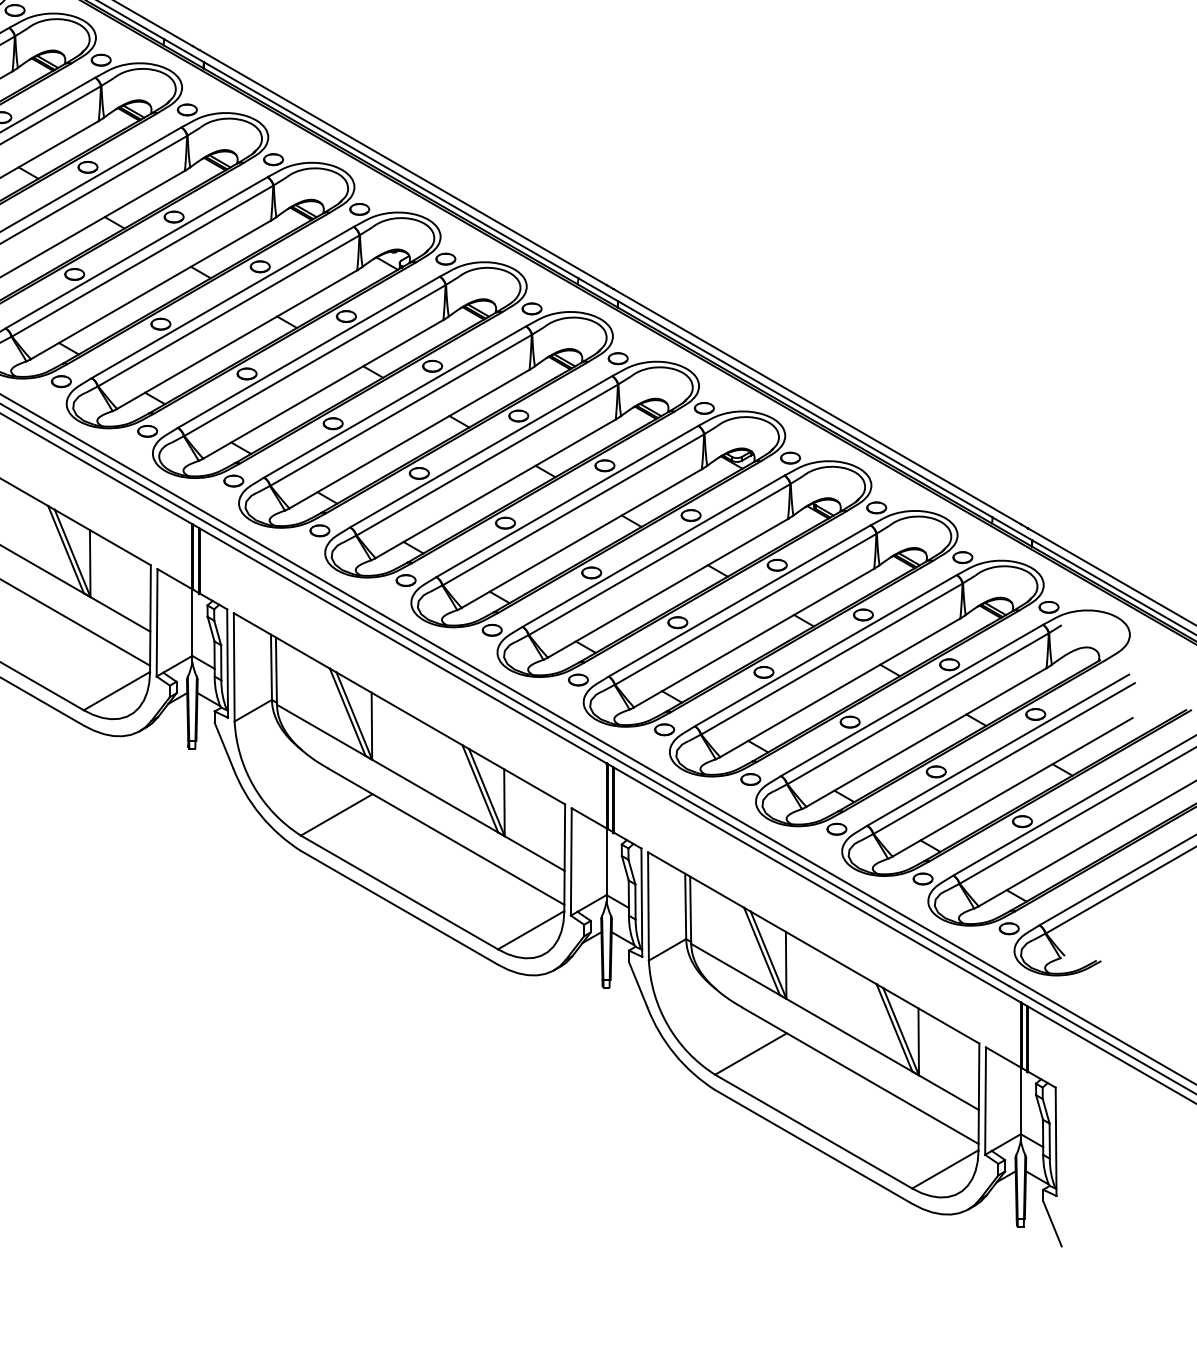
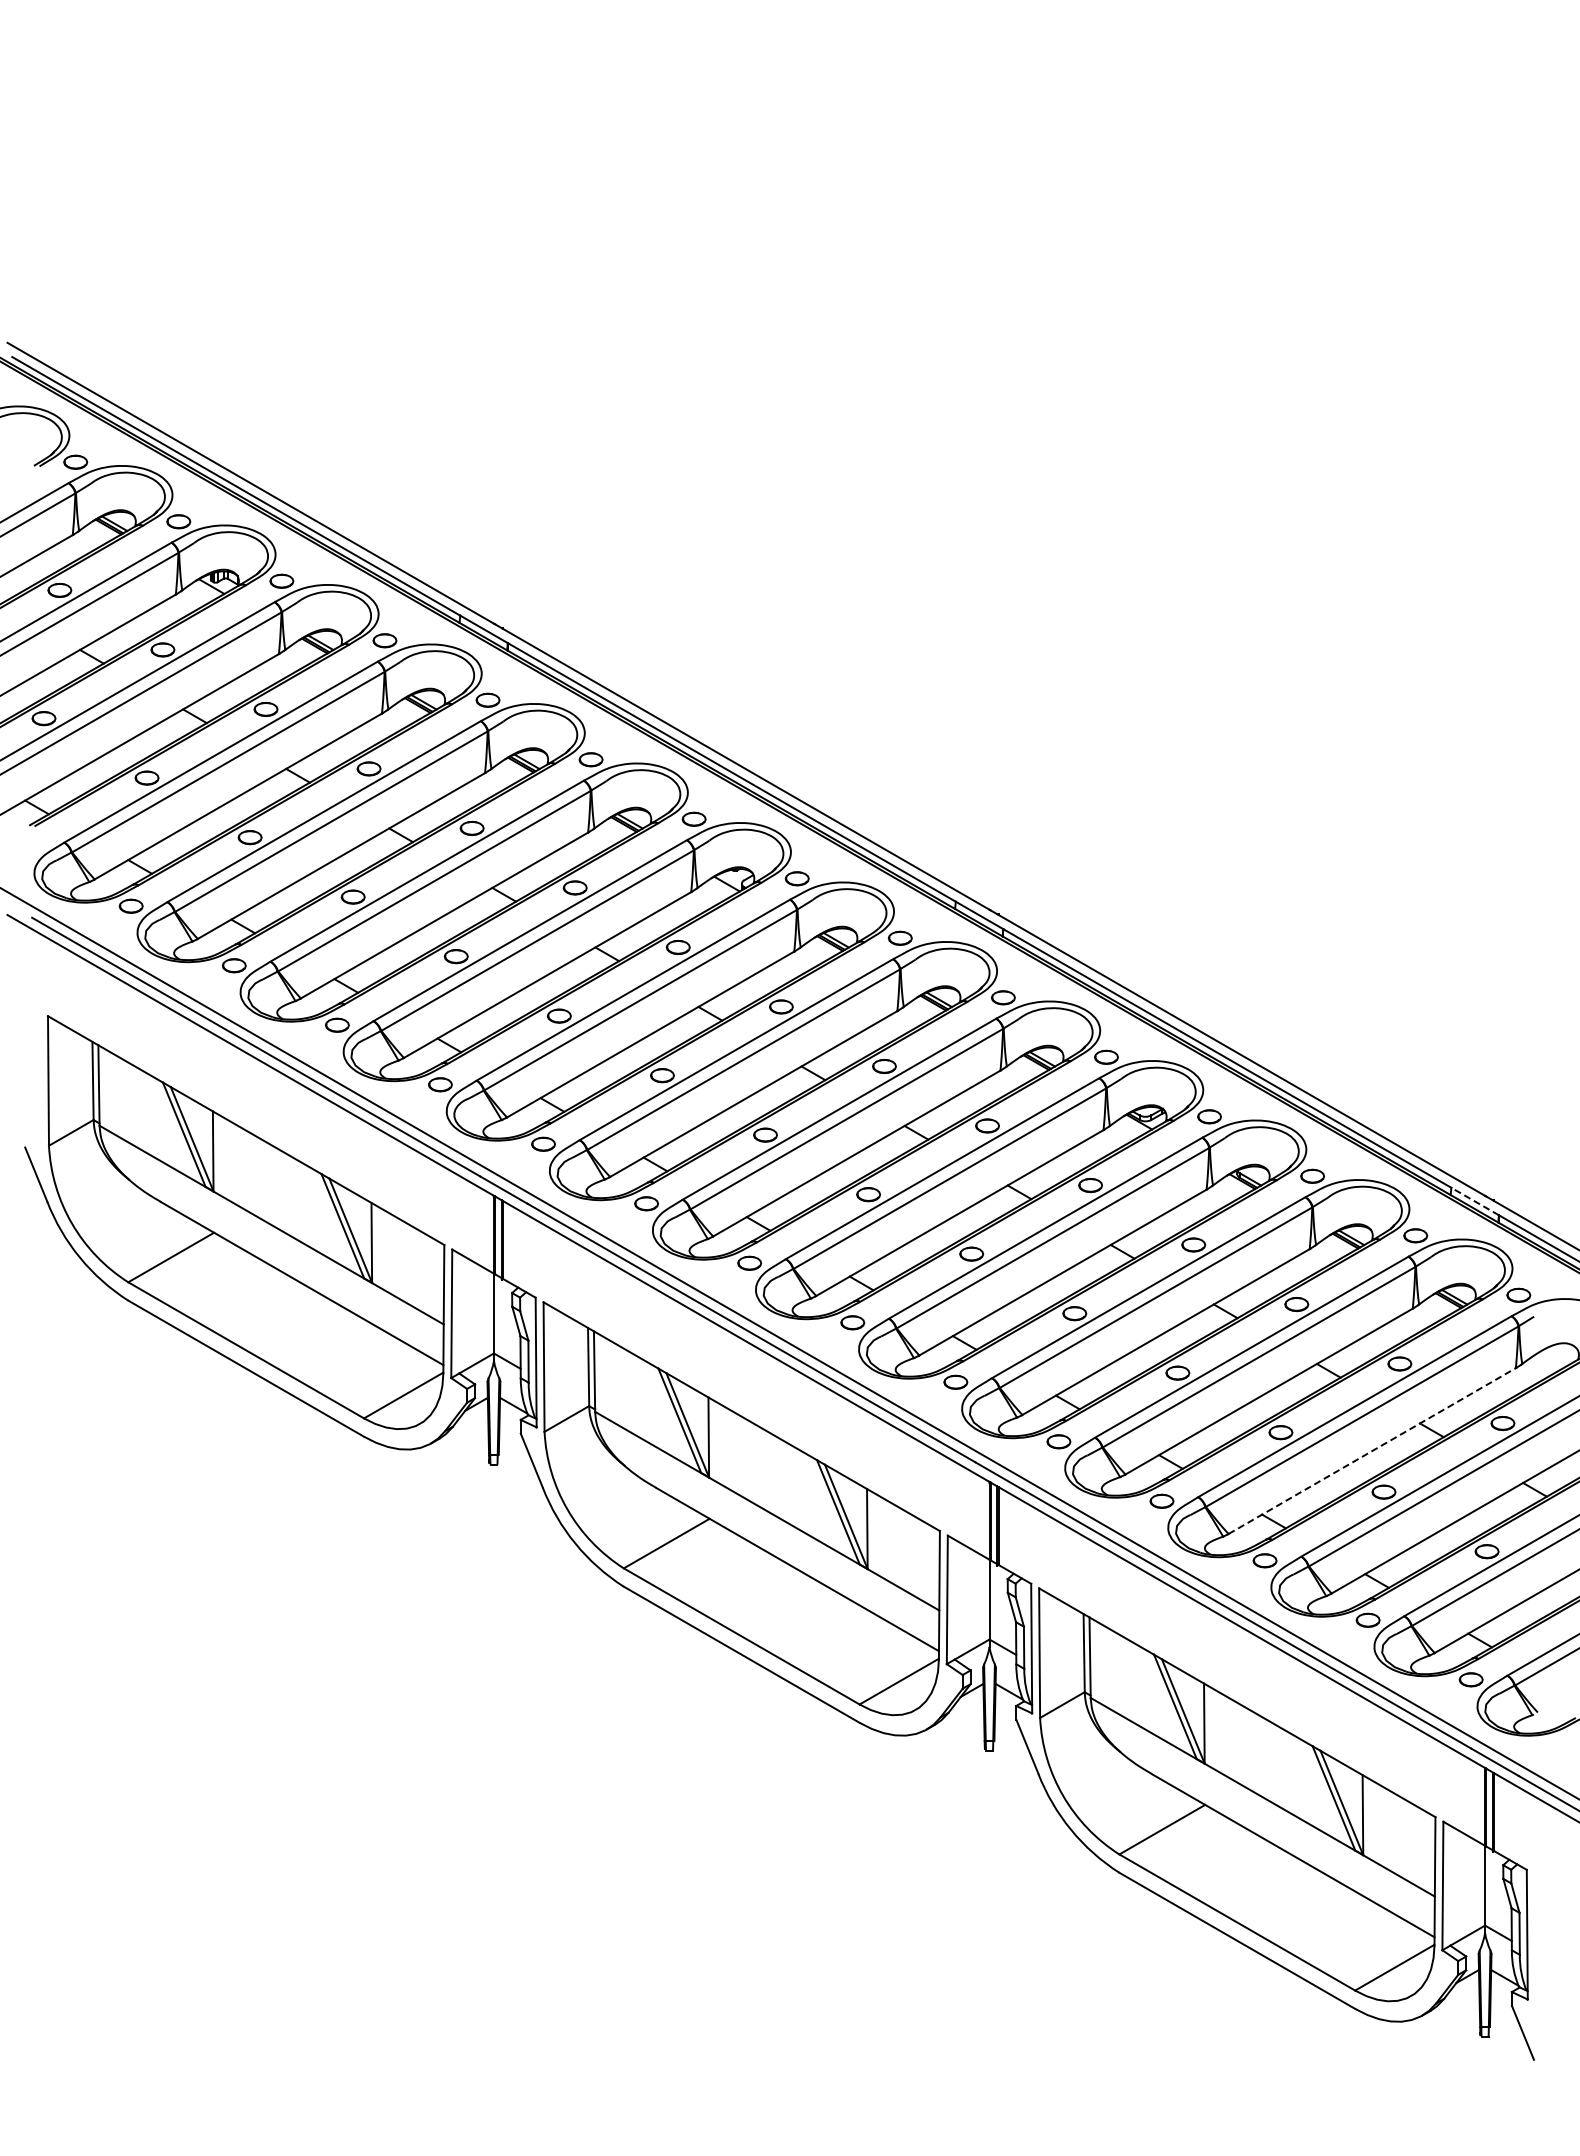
line: (1011, 528) -> (1474, 1201), solid -> dashed
line: (926, 737) -> (1372, 1451), solid -> dashed

